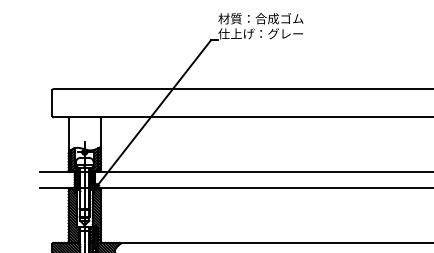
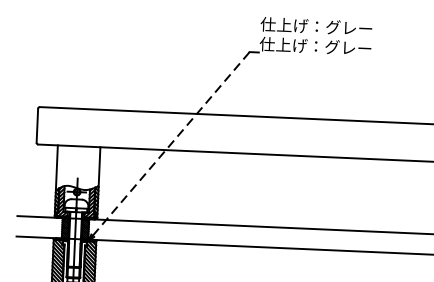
text: (260, 18) -> (316, 26), 材質：合成ゴム -> 仕上げ：グレー
line: (154, 112) -> (171, 143), solid -> dashed

